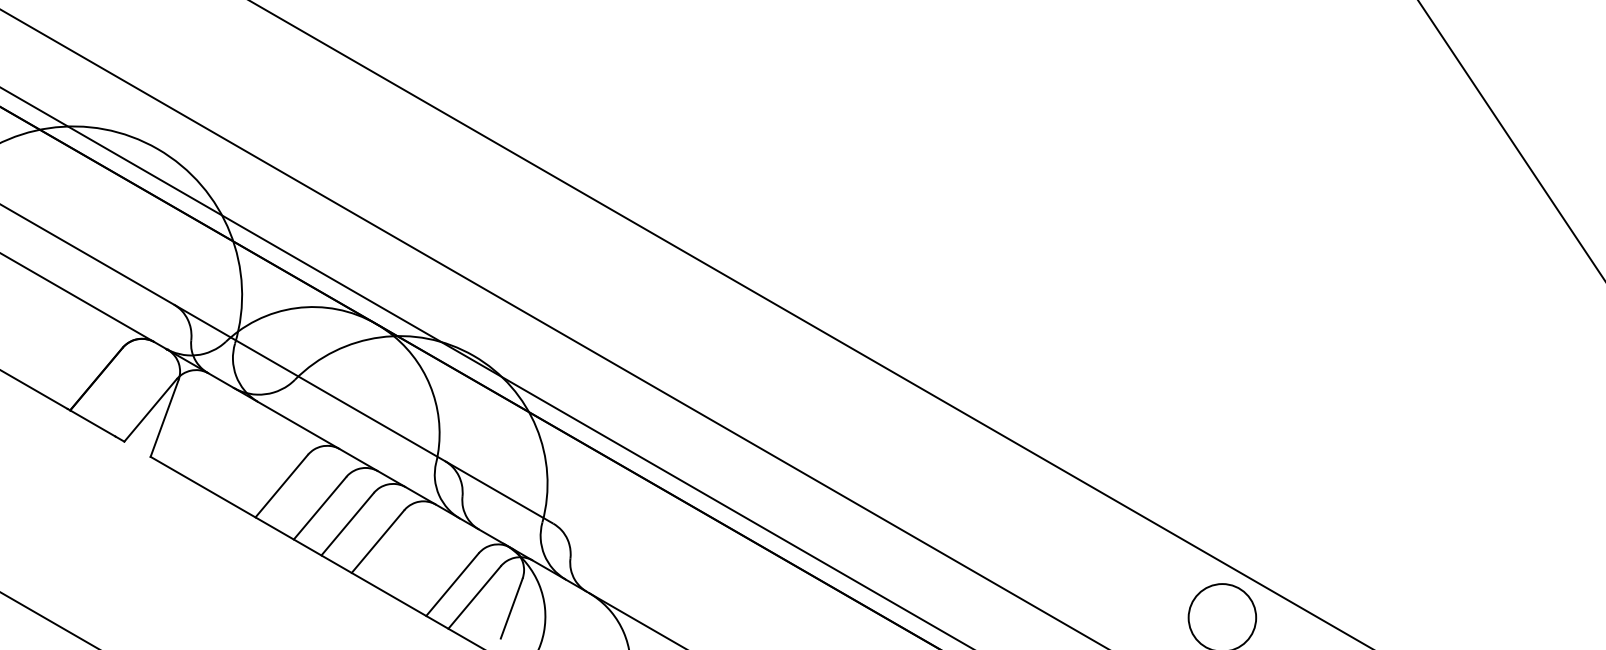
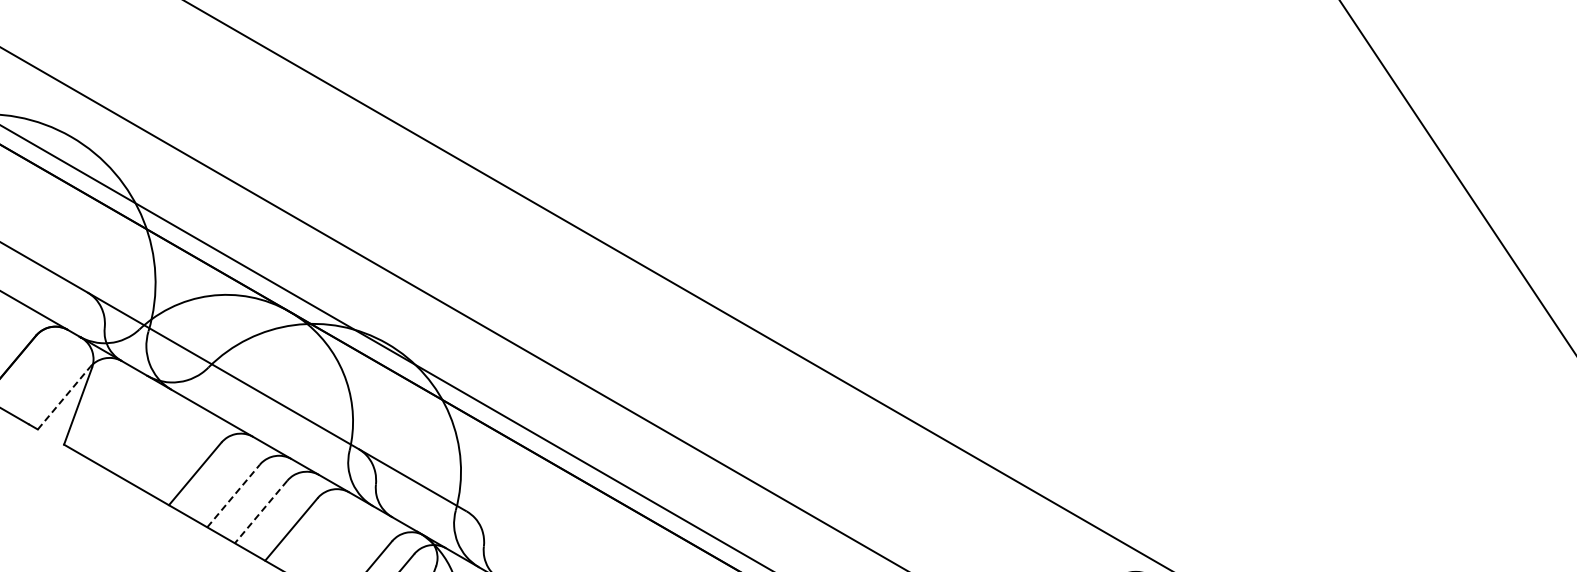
line: (150, 410) -> (63, 398), solid -> dashed
line: (320, 508) -> (233, 496), solid -> dashed
line: (347, 524) -> (260, 512), solid -> dashed

